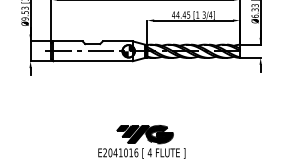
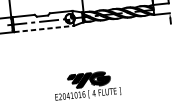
line: (93, 61) -> (44, 29), solid -> dashed

